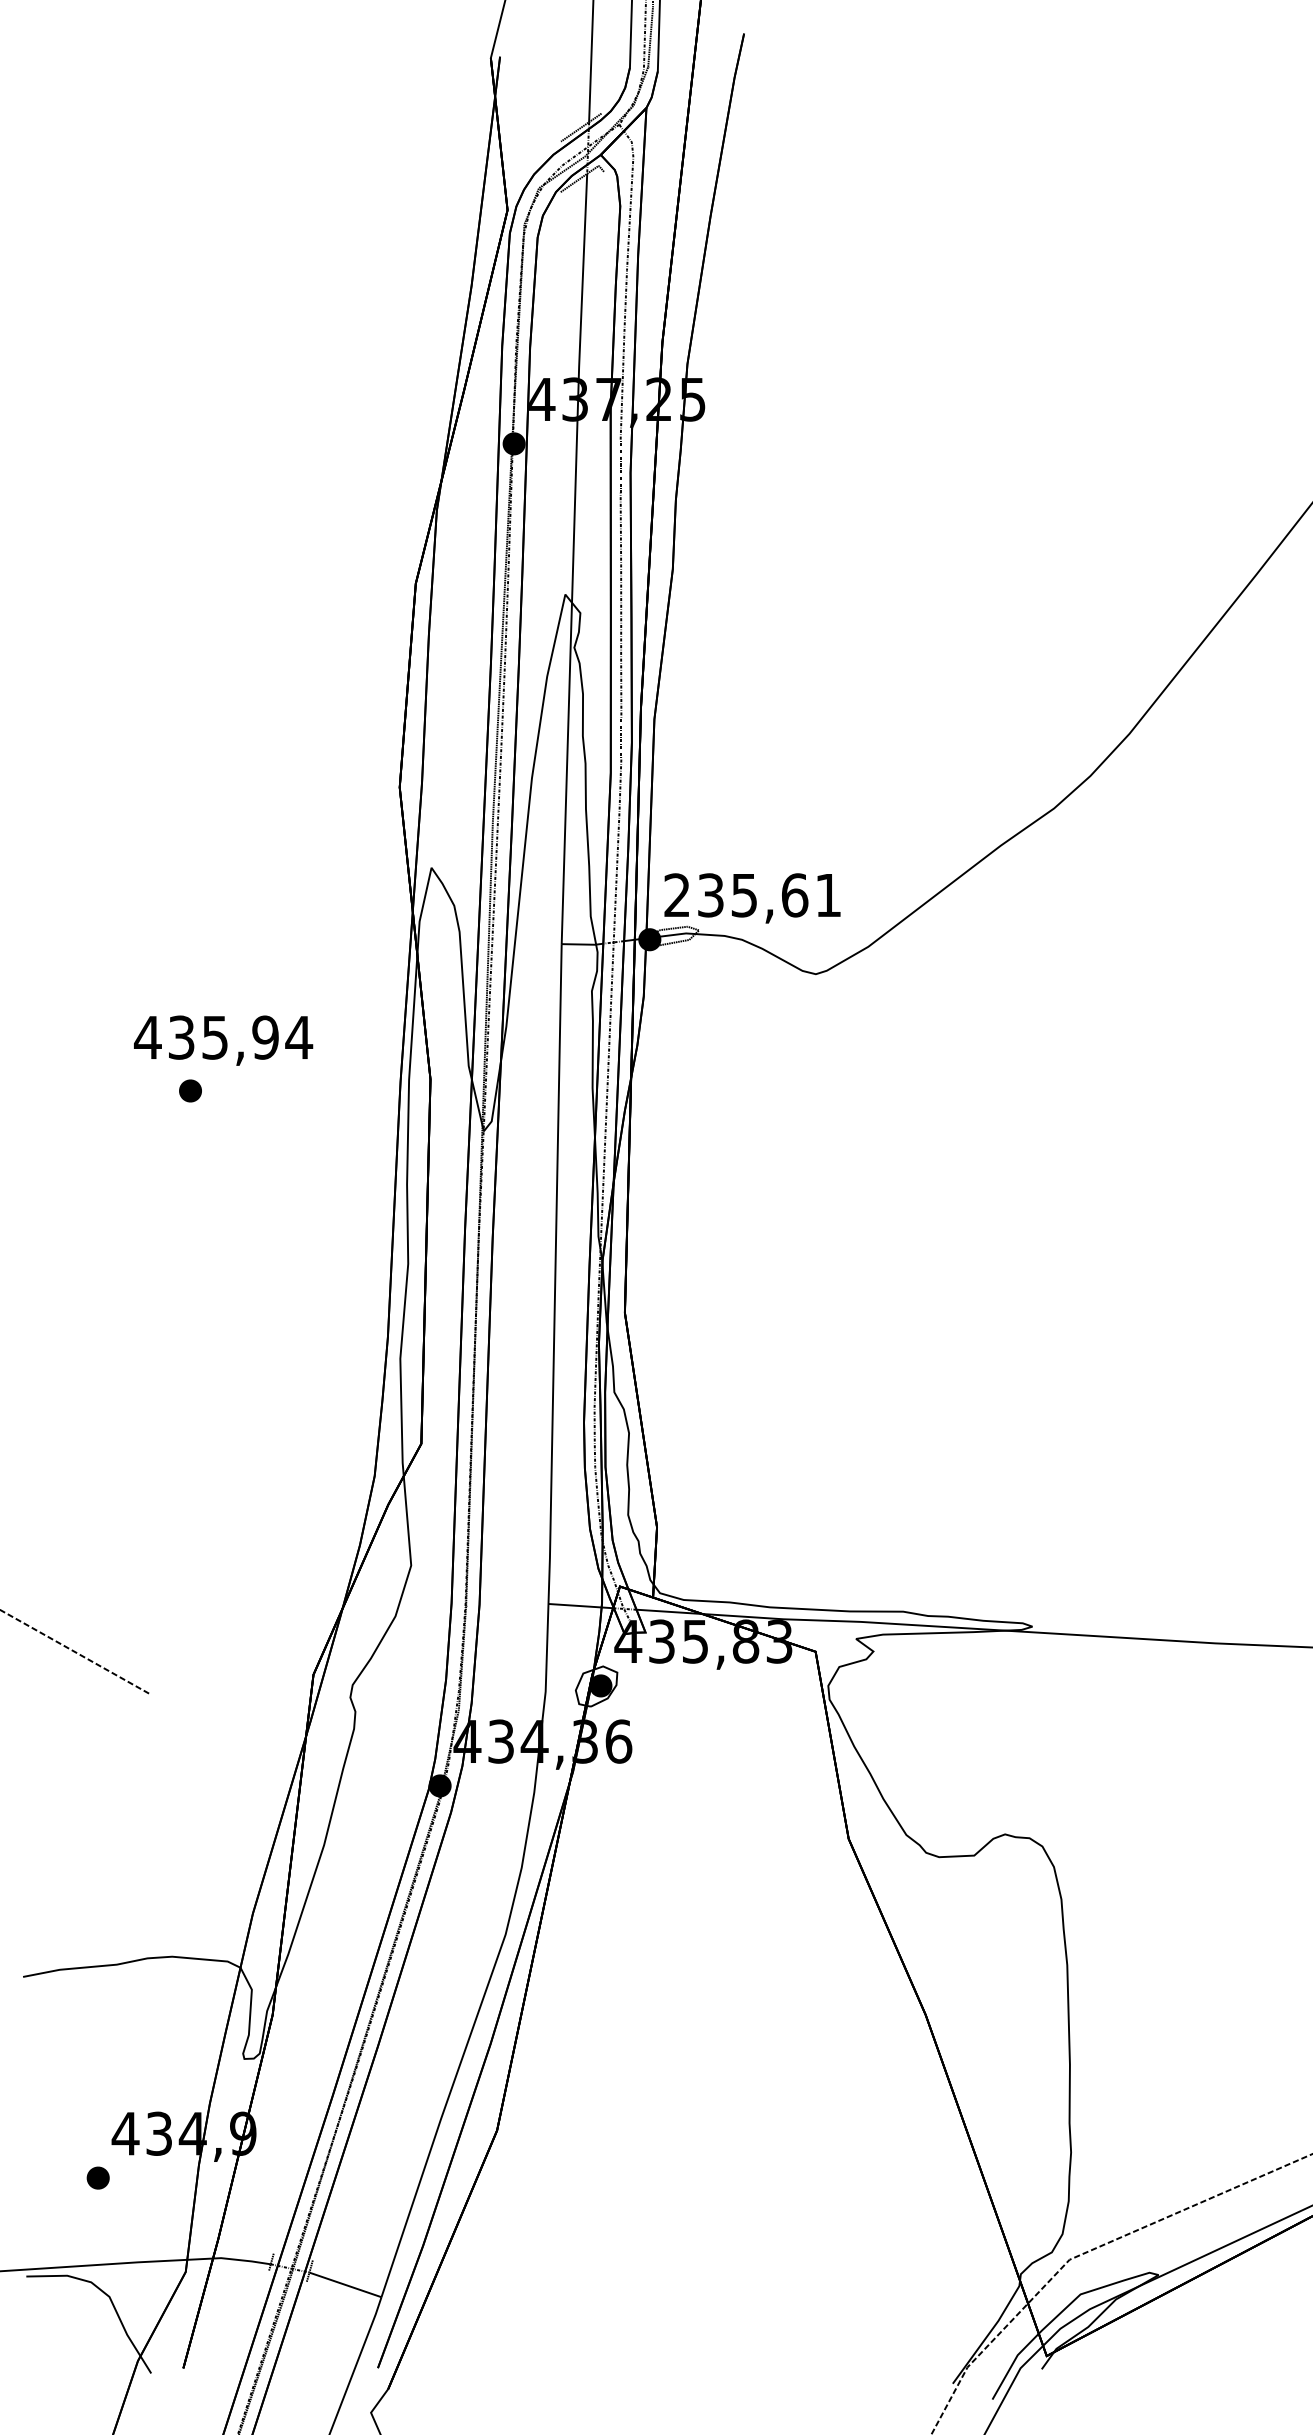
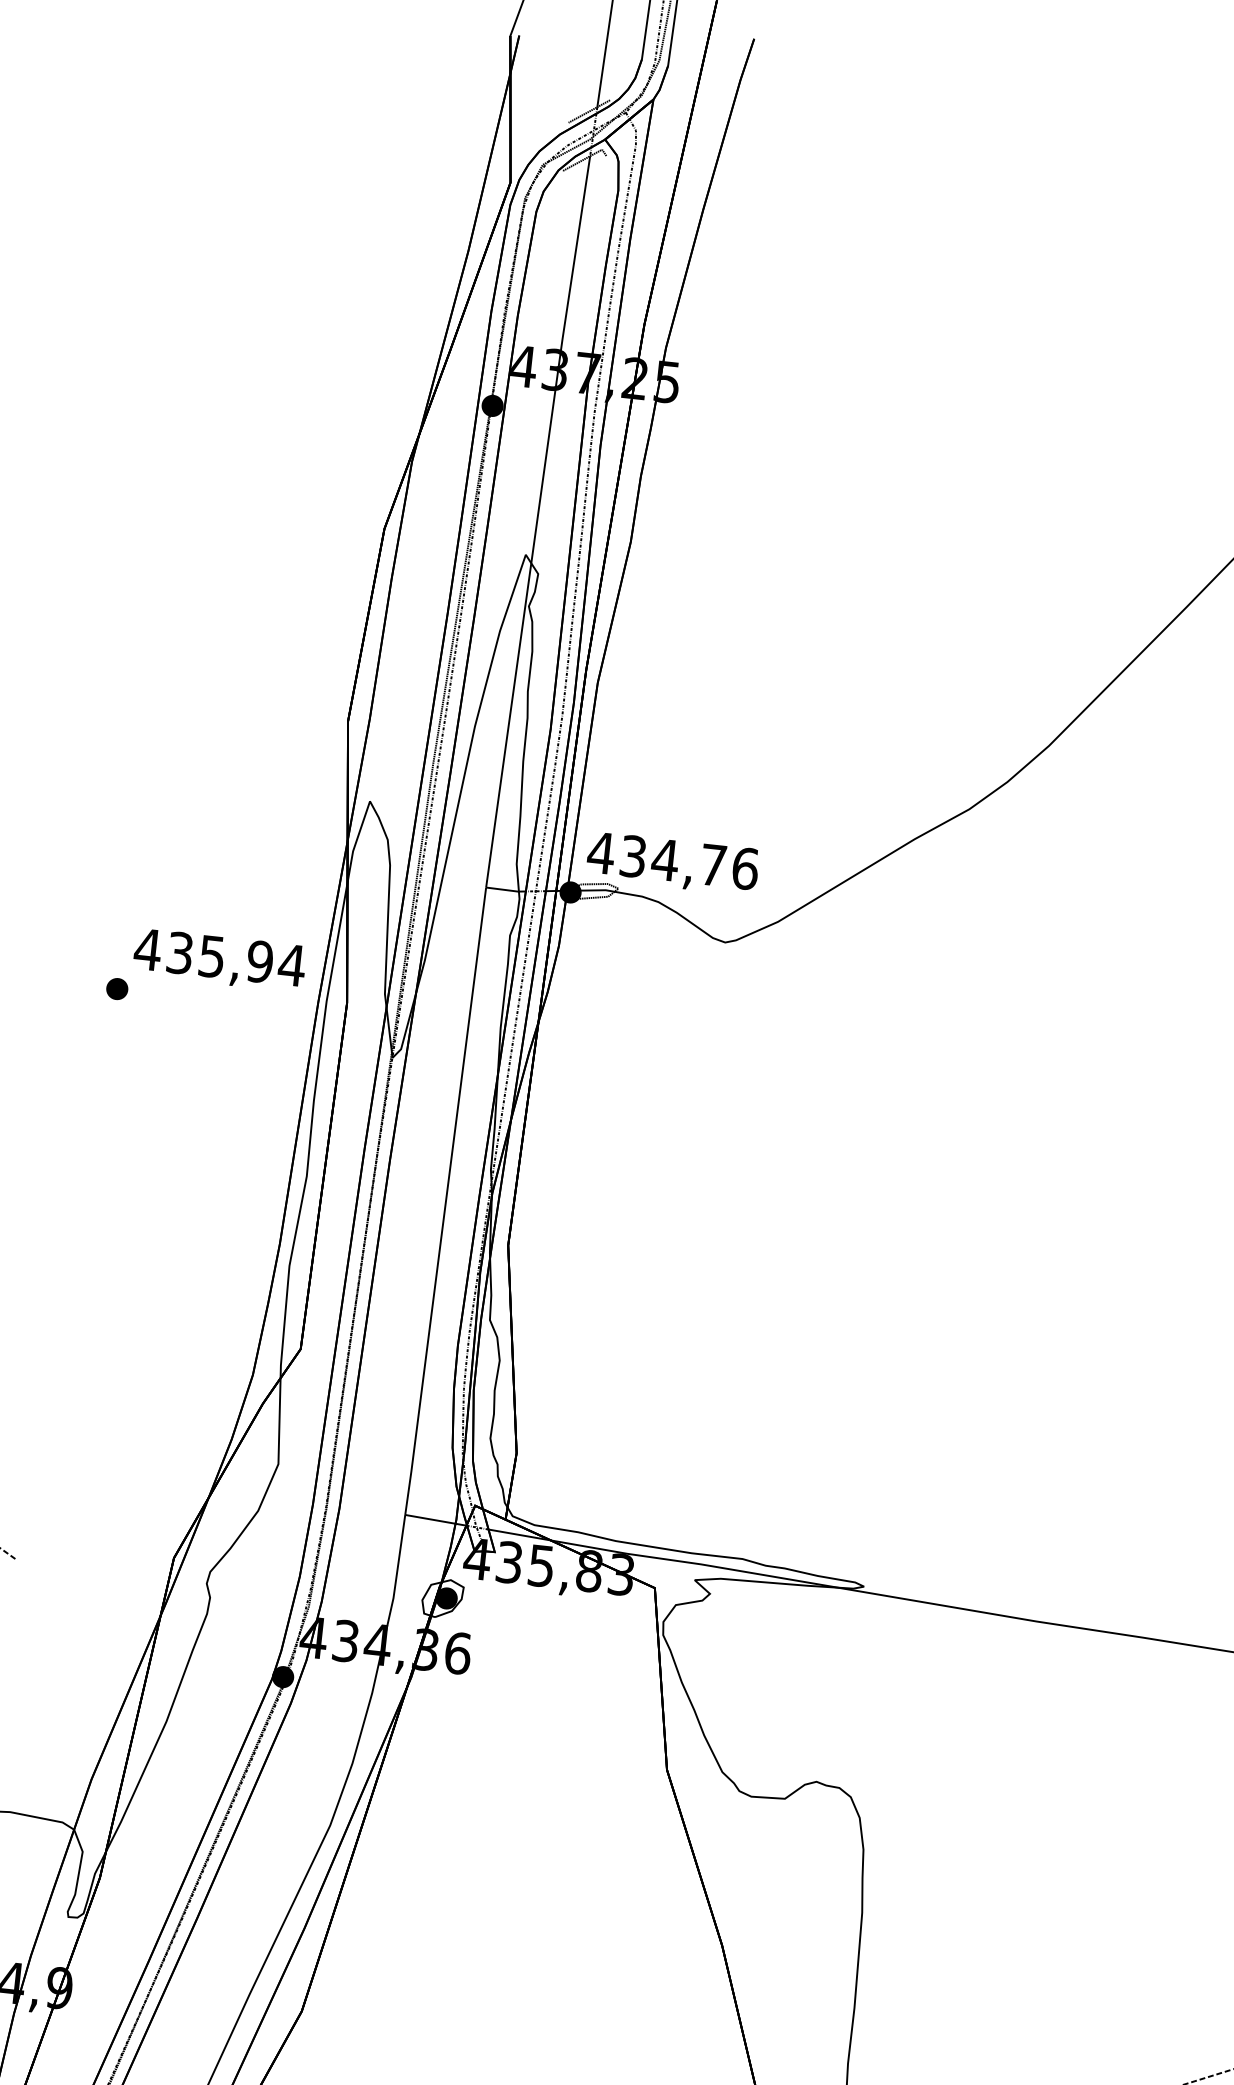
text: (752, 895) -> (673, 860), 235,61 -> 434,76
text: (223, 1040) -> (219, 960), moved

